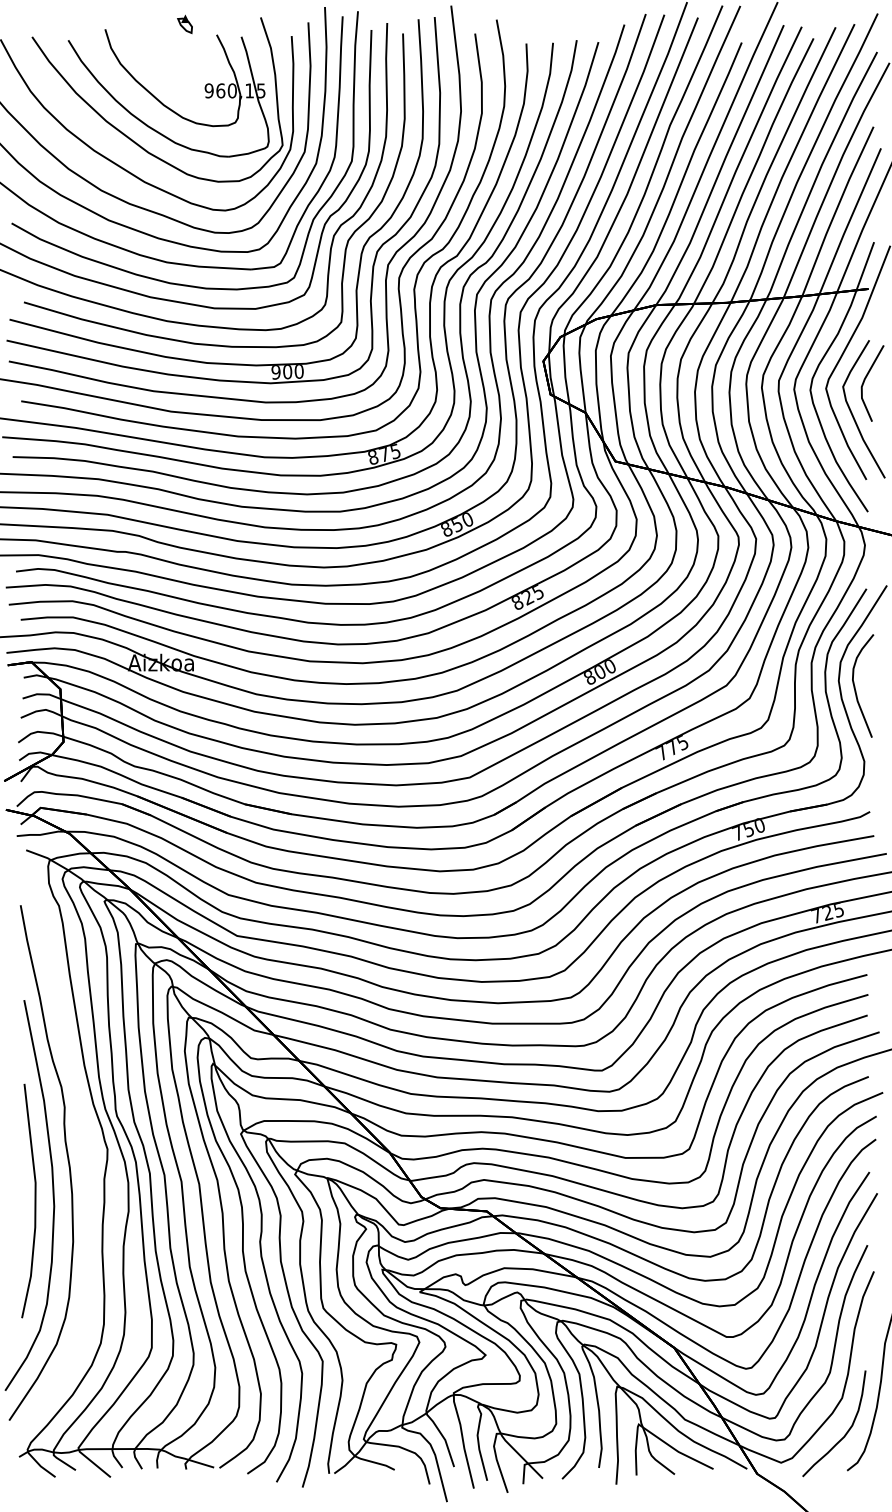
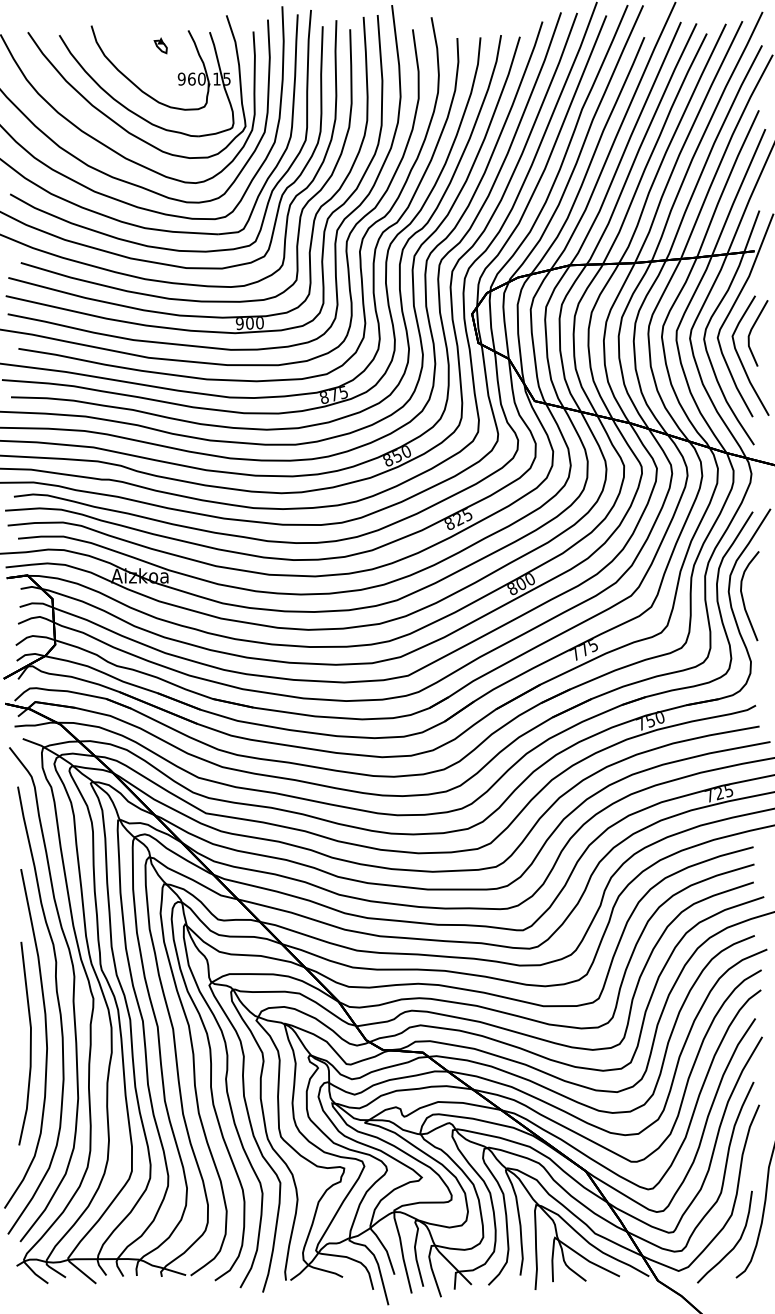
part: (184, 24) -> (160, 45), moved
curve: (83, 1146) -> (72, 996), added

